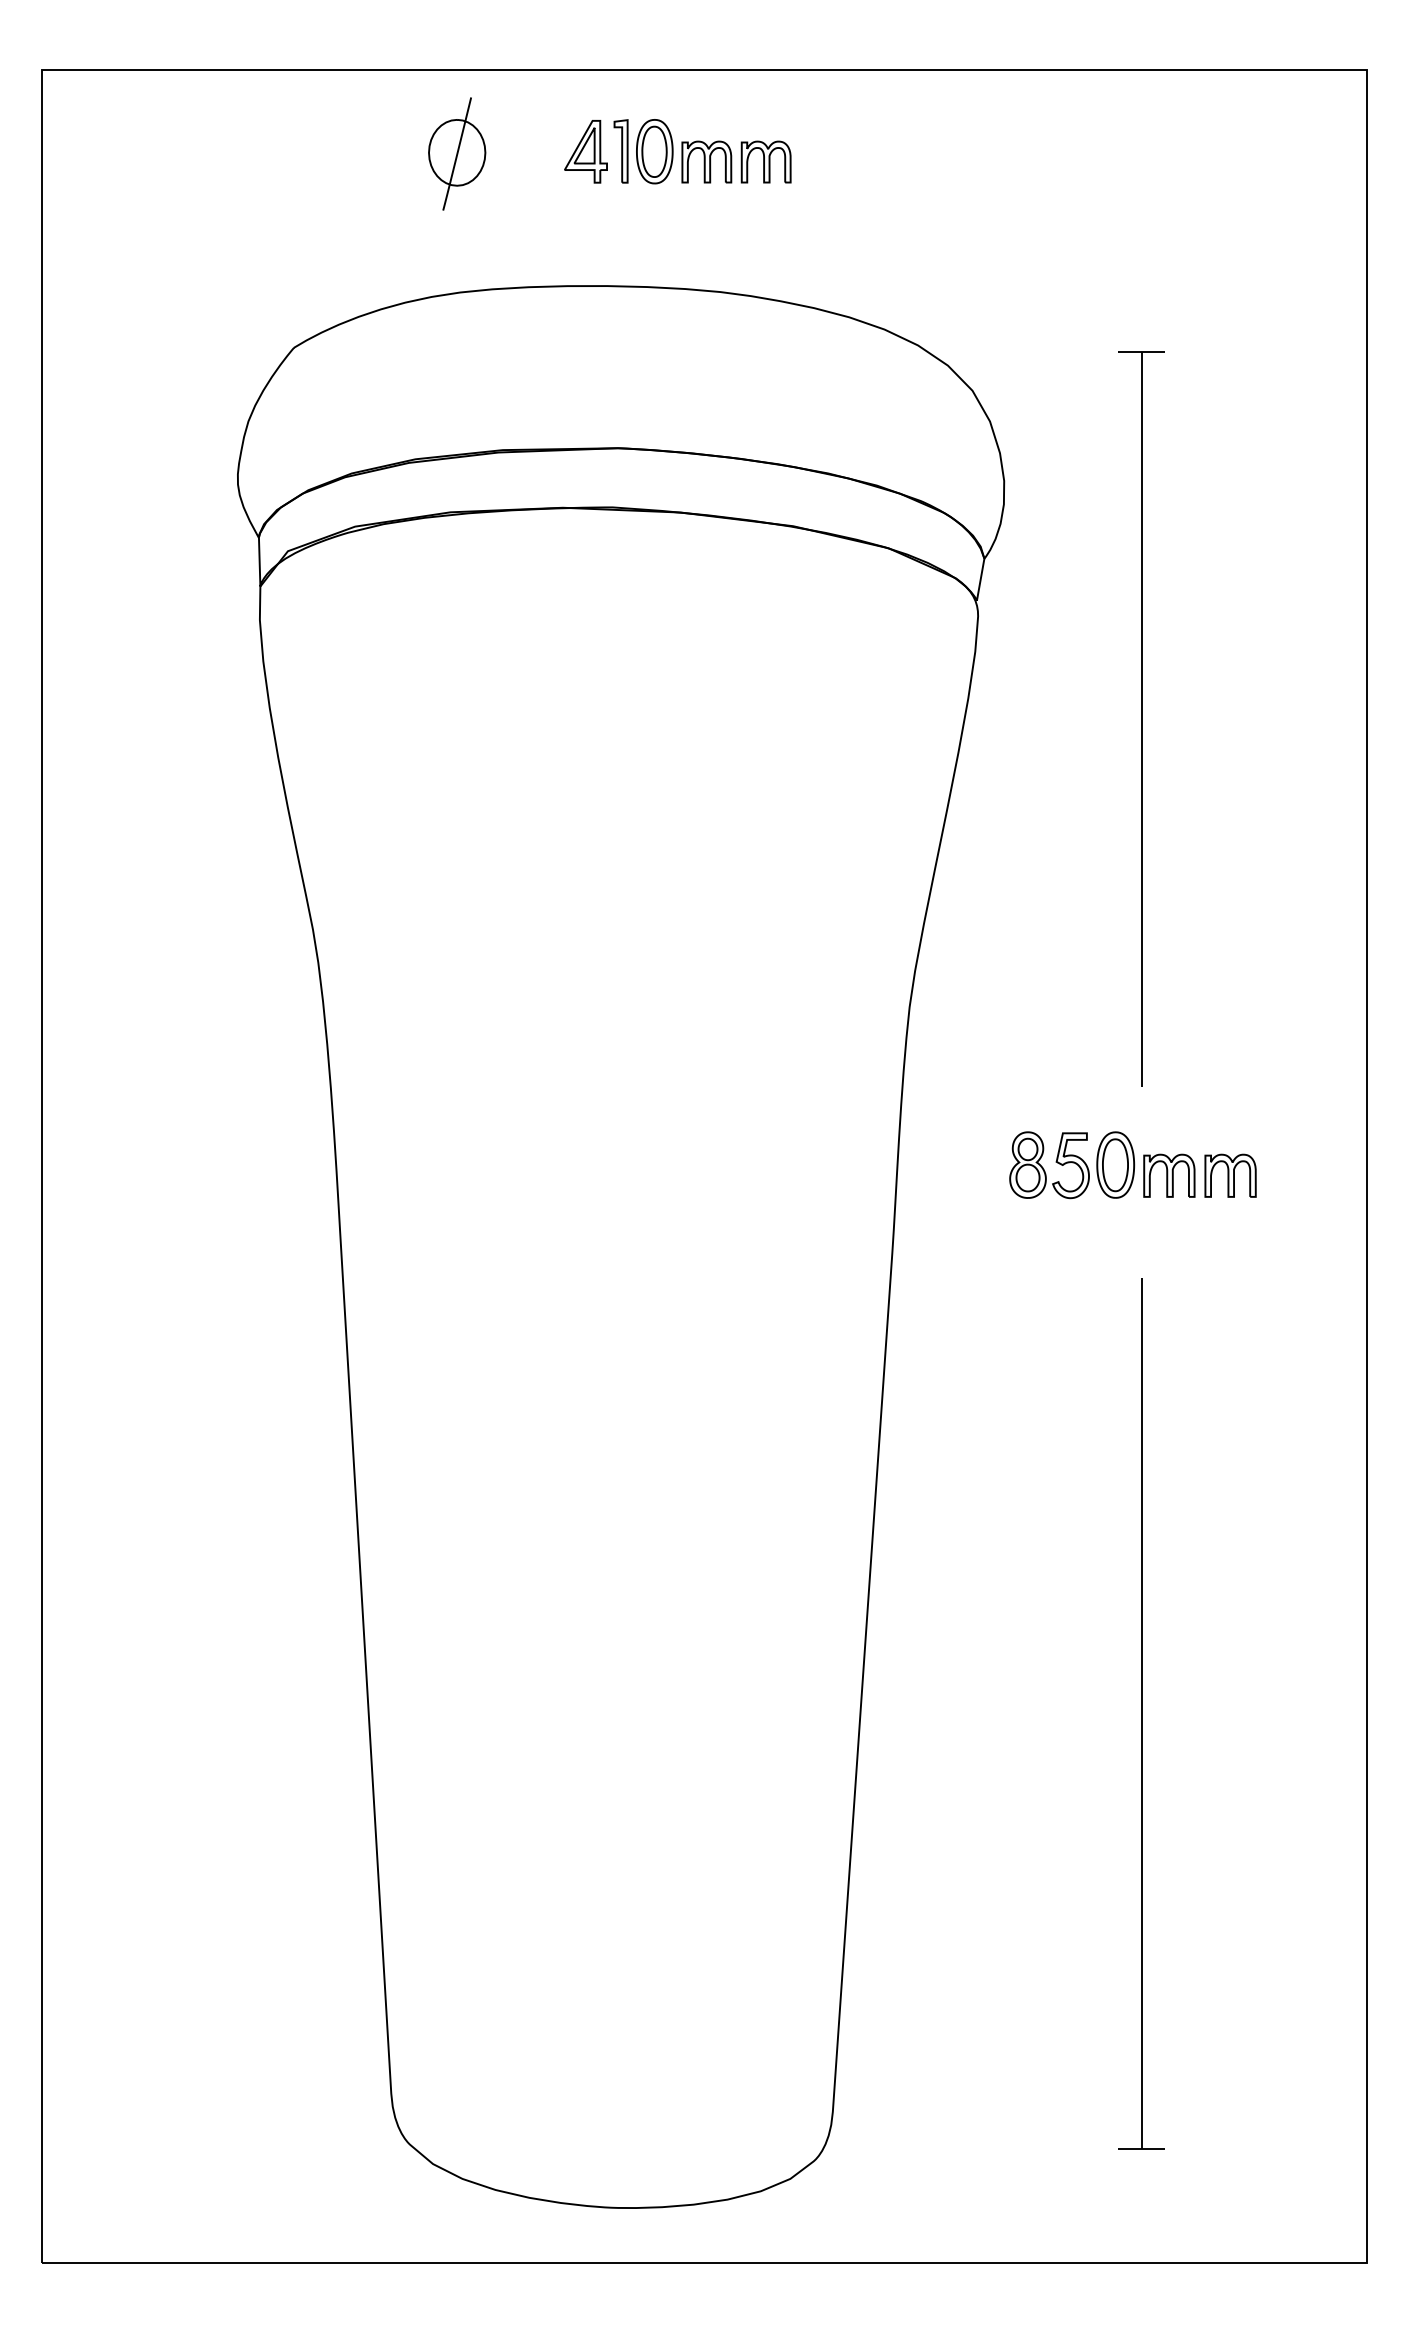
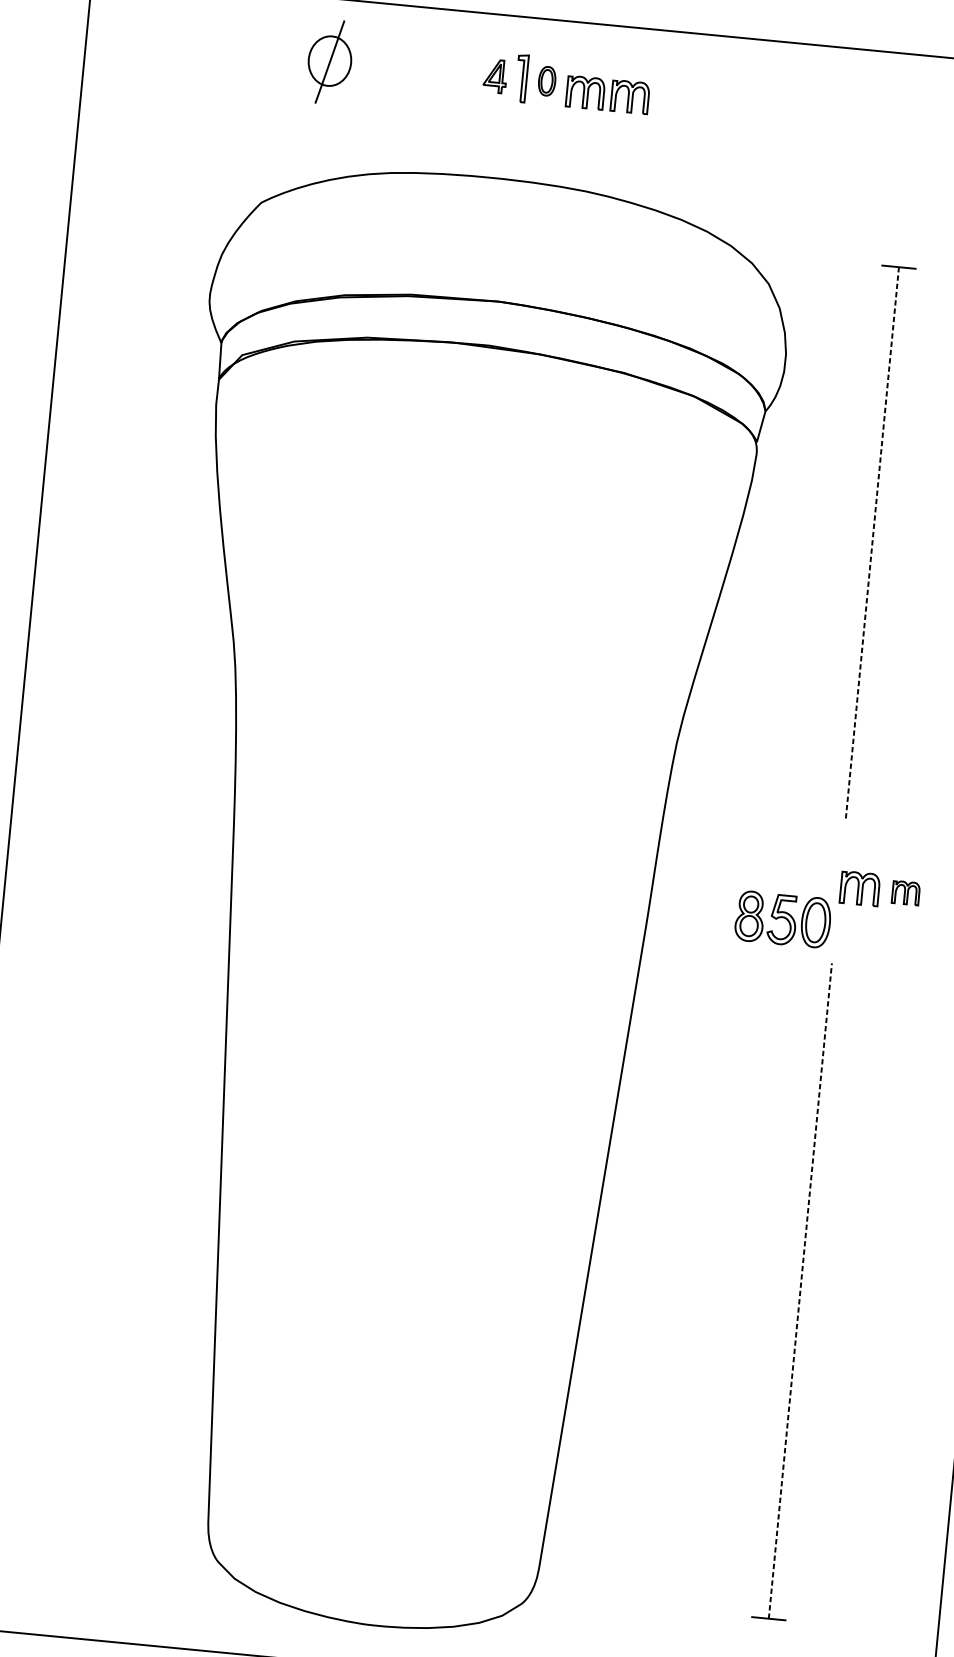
part: (585, 151) -> (495, 76), size x0.7
part: (654, 151) -> (546, 81), size x0.6
part: (457, 153) -> (330, 61), moved
line: (1141, 719) -> (872, 543), solid -> dashed
part: (1072, 1165) -> (783, 919), moved
part: (1230, 1175) -> (905, 892), size x0.7
line: (1141, 1713) -> (800, 1291), solid -> dashed

